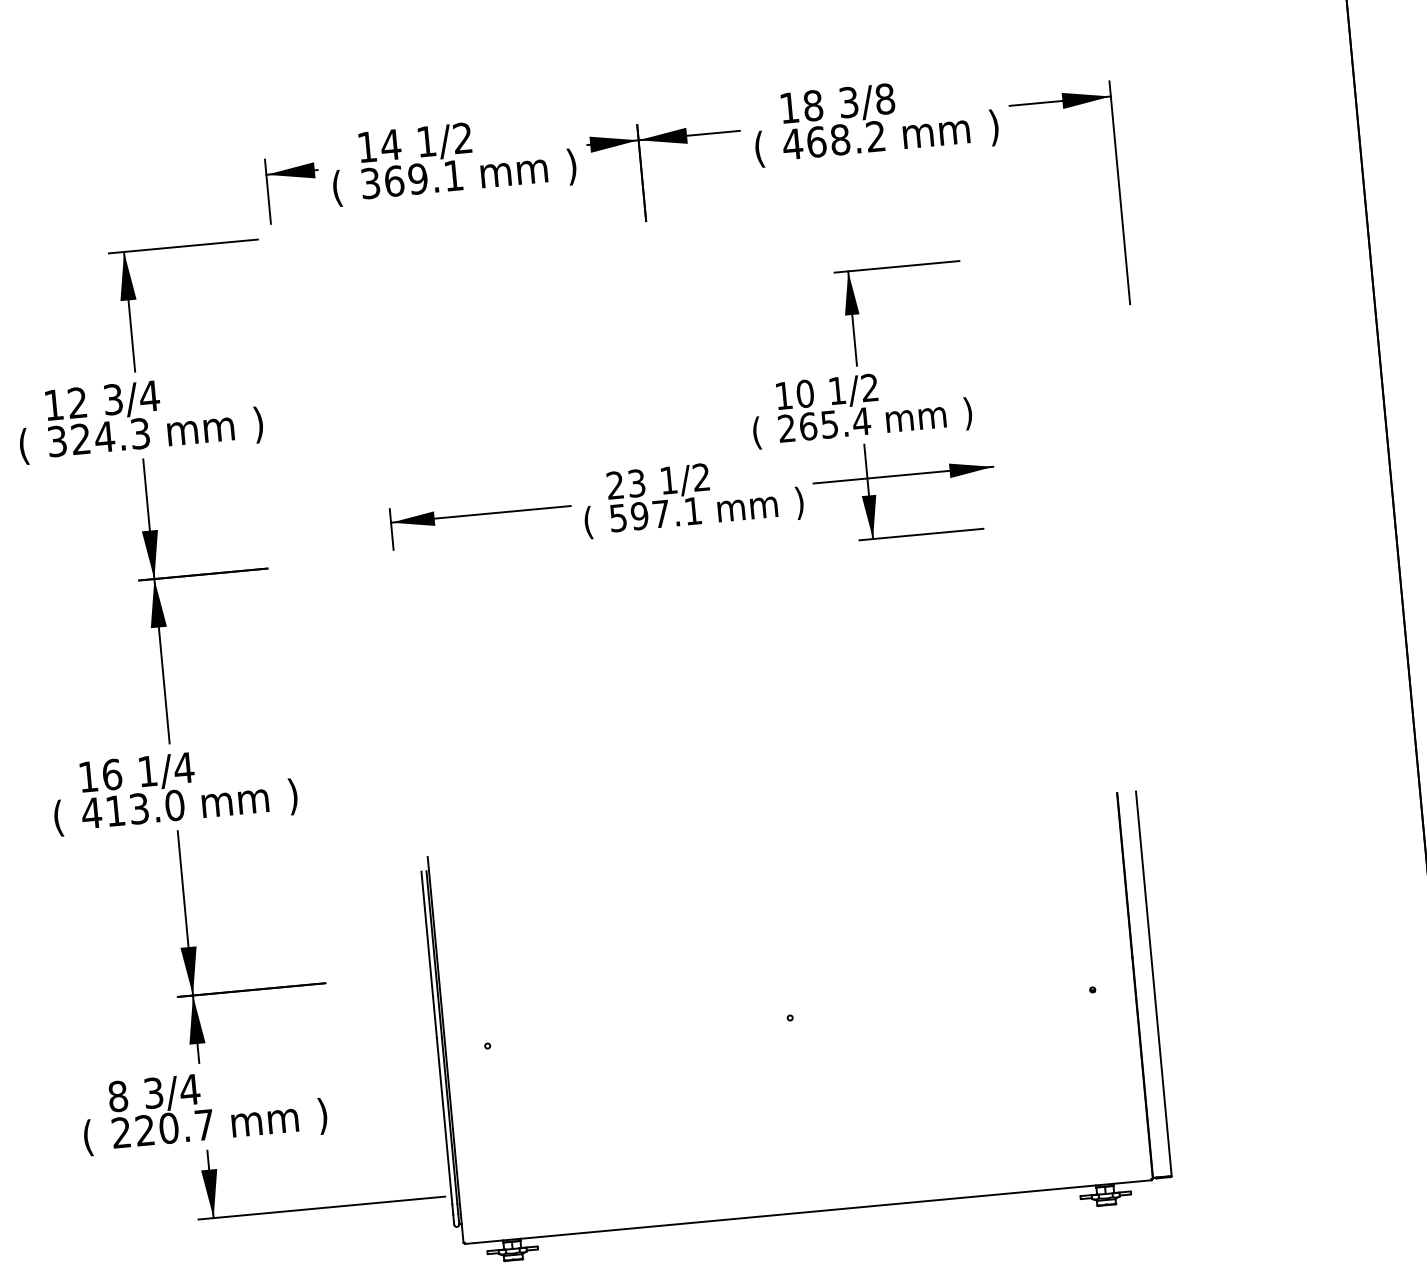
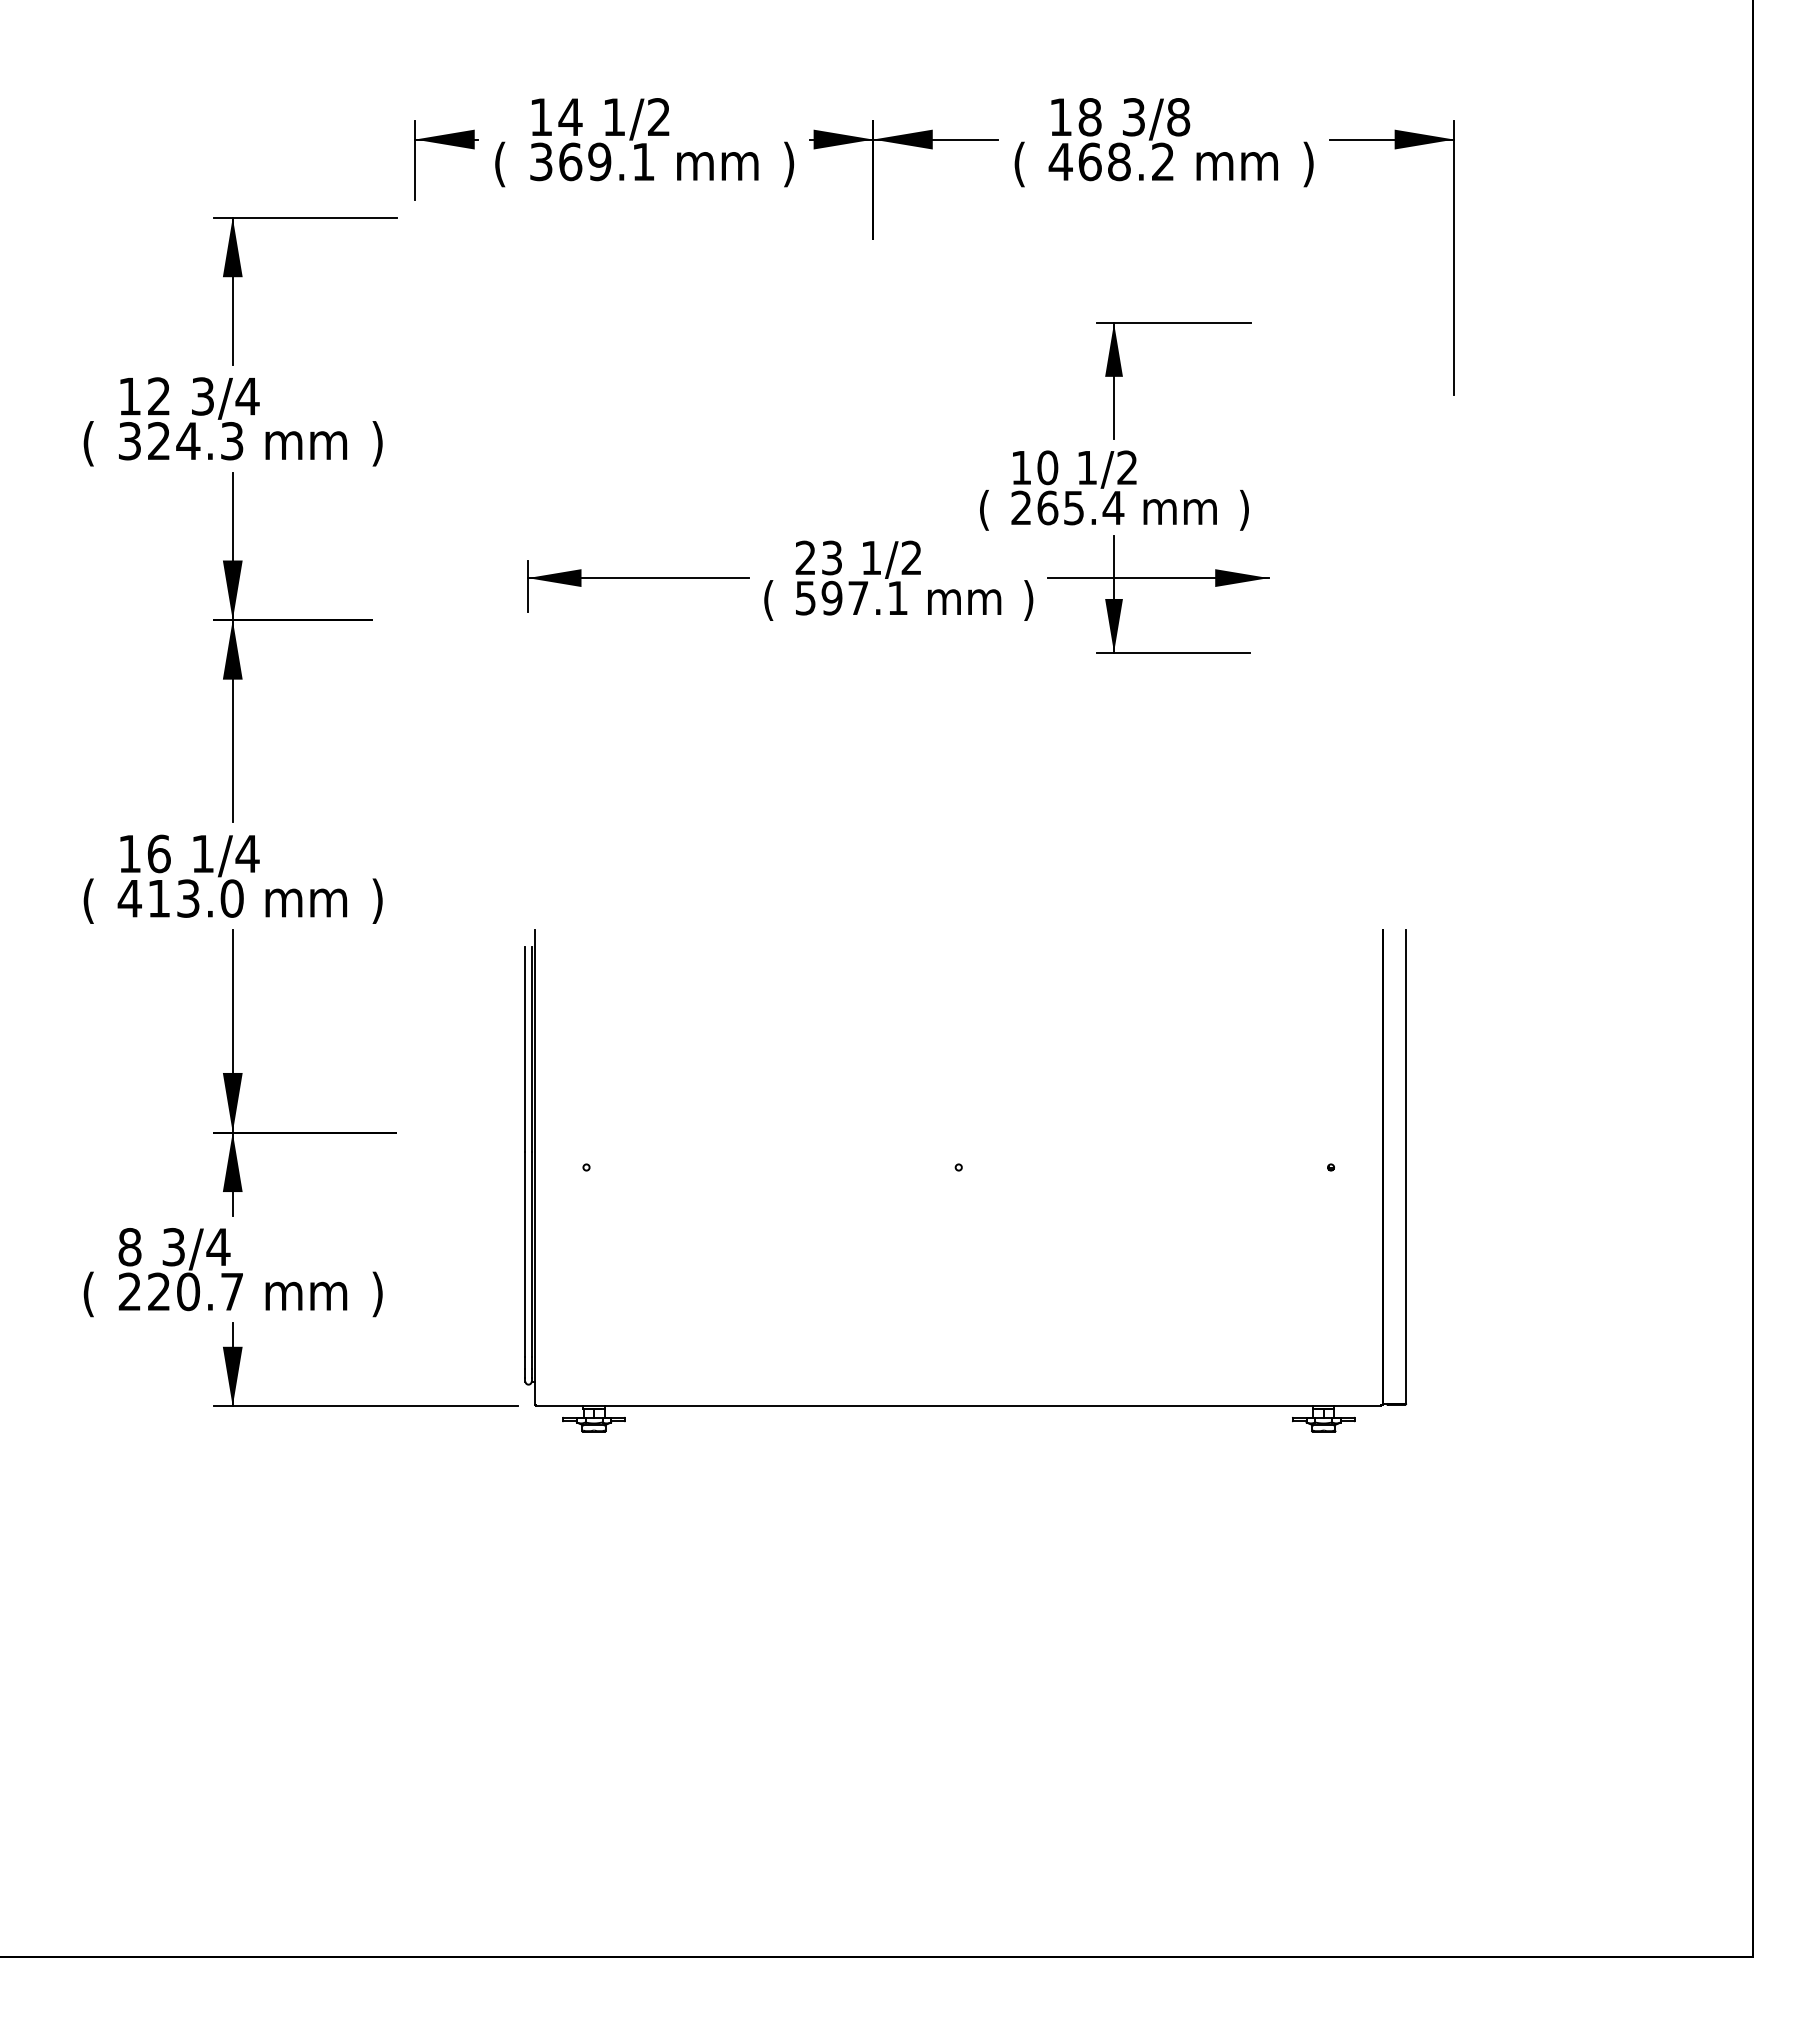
part: (791, 1021) -> (960, 1171), moved

